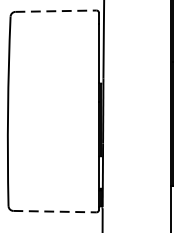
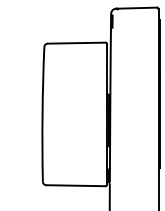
line: (55, 11) -> (76, 43), dashed -> solid
line: (54, 211) -> (75, 185), dashed -> solid

